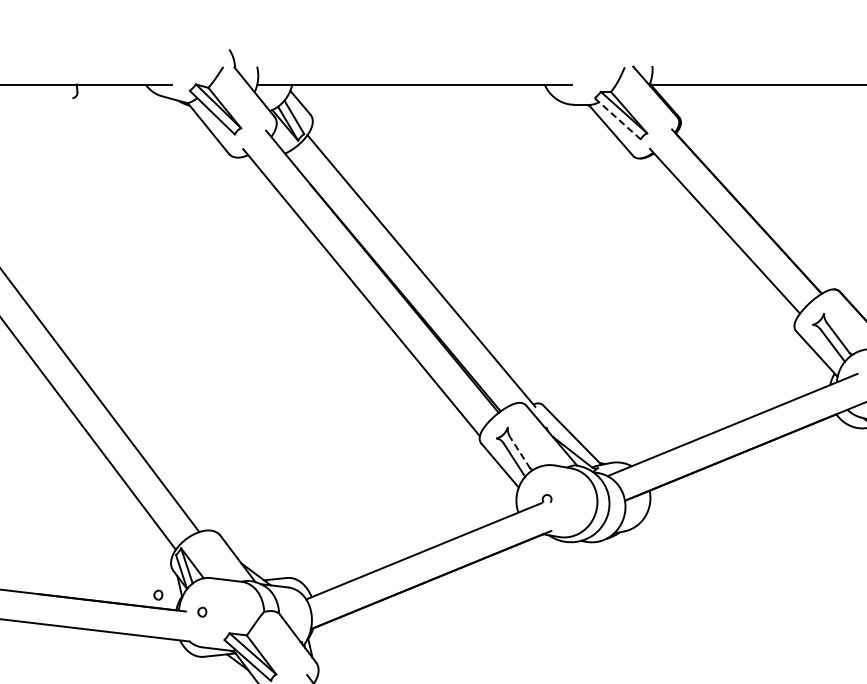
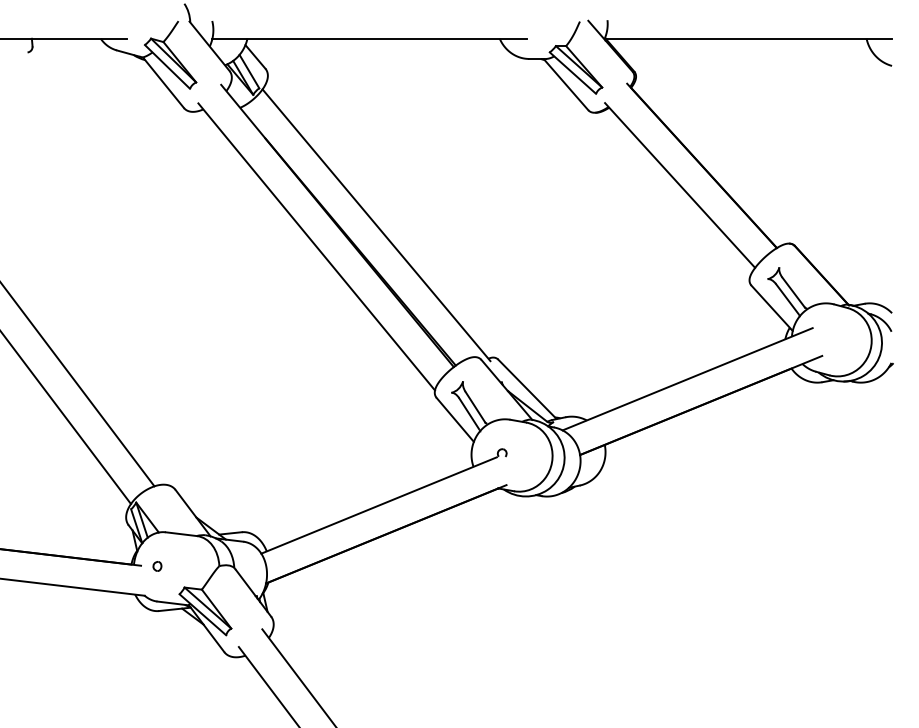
line: (618, 119) -> (573, 73), dashed -> solid
line: (520, 452) -> (475, 406), dashed -> solid
part: (158, 595) -> (113, 549), removed

